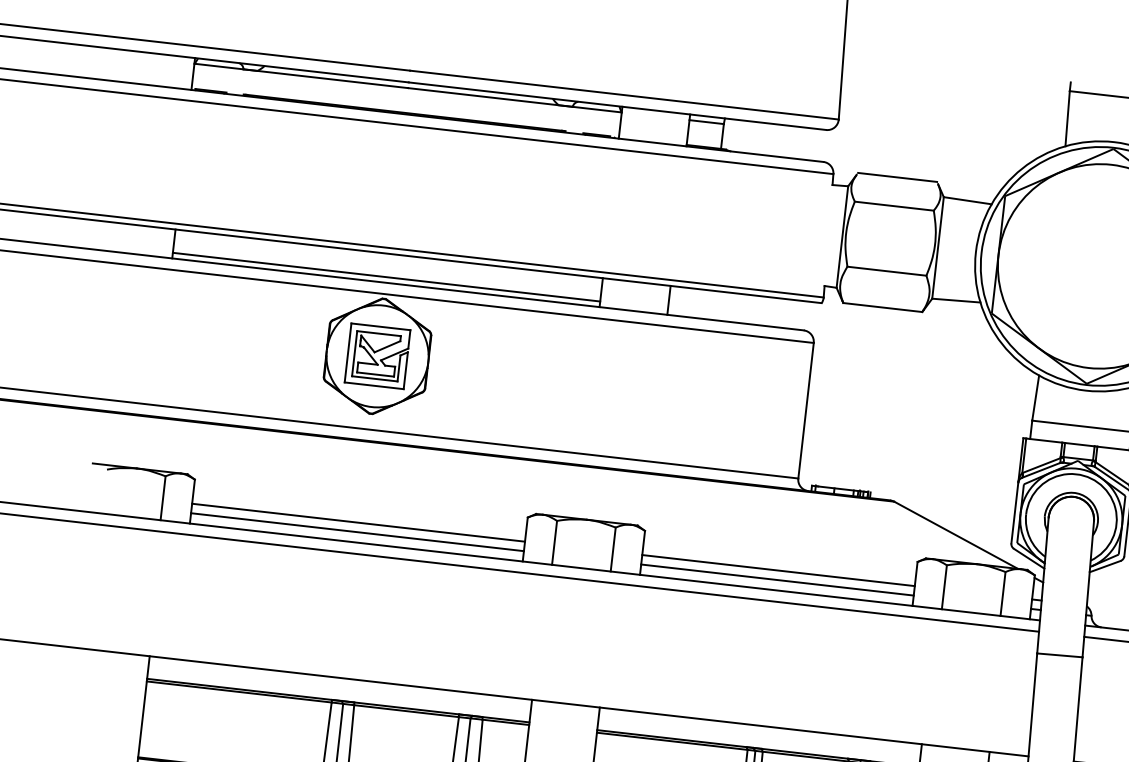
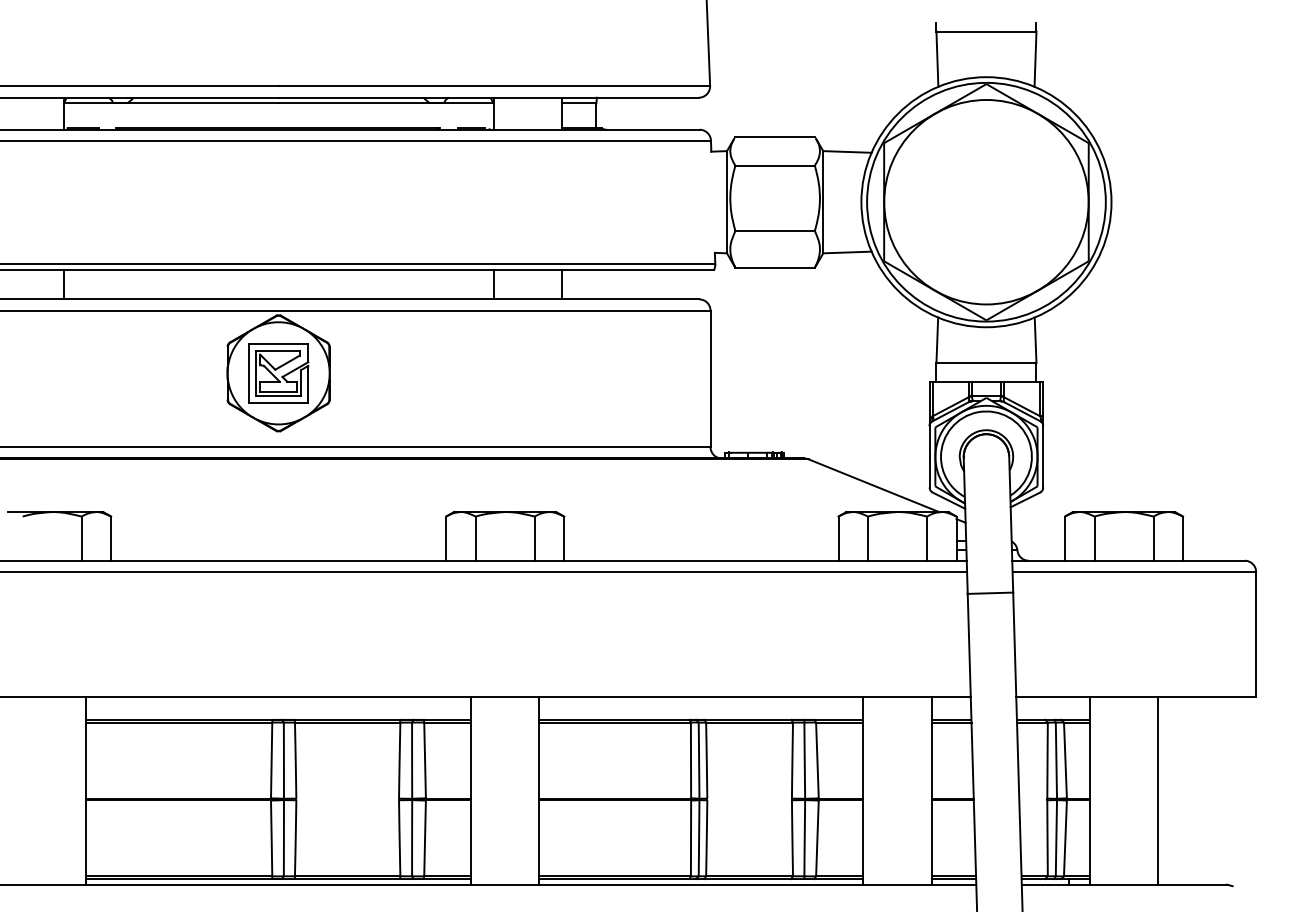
line: (386, 276) -> (278, 293), removed
line: (358, 522) -> (278, 540), removed
line: (357, 532) -> (278, 550), removed
line: (778, 570) -> (701, 540), removed
line: (777, 580) -> (701, 550), removed

